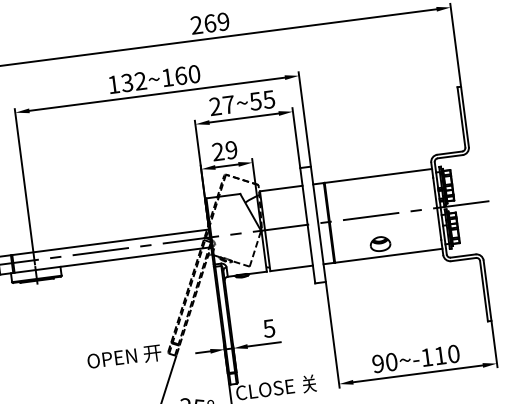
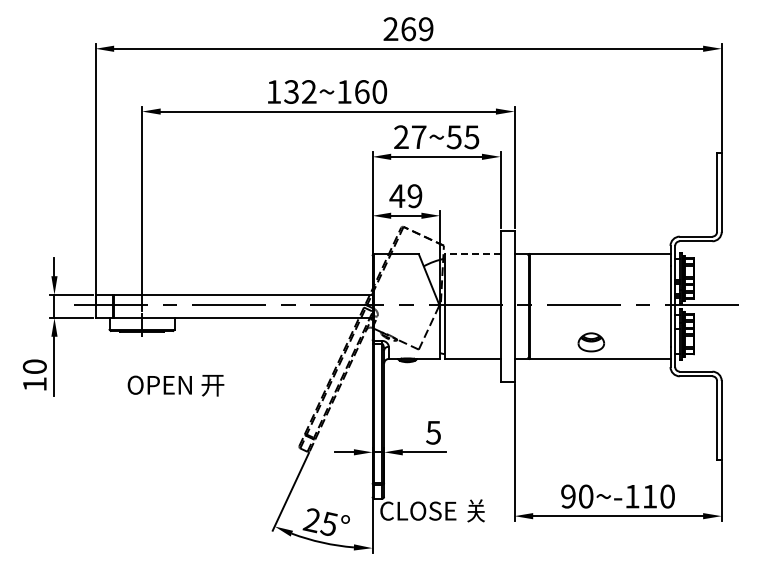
text: (218, 151) -> (397, 195), 29 -> 49
line: (281, 188) -> (472, 254), solid -> dashed
text: (124, 357) -> (175, 385), moved

